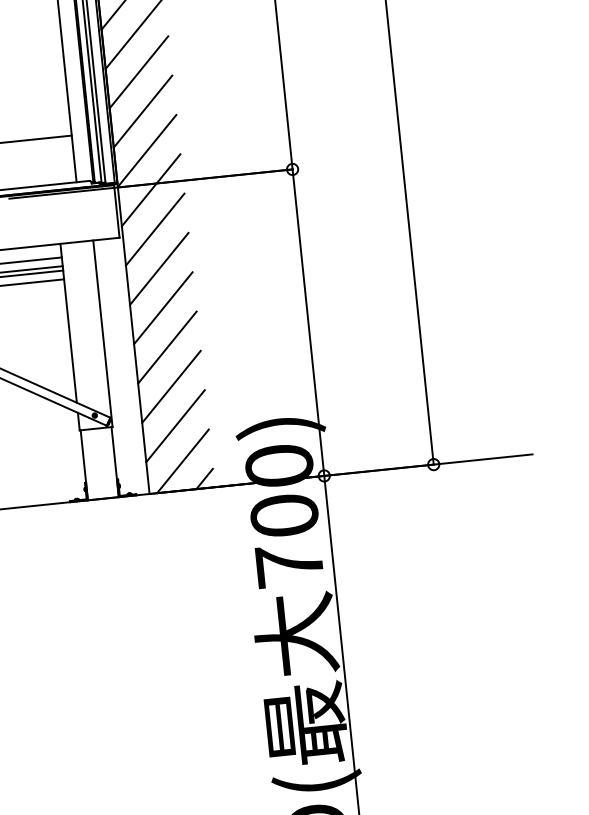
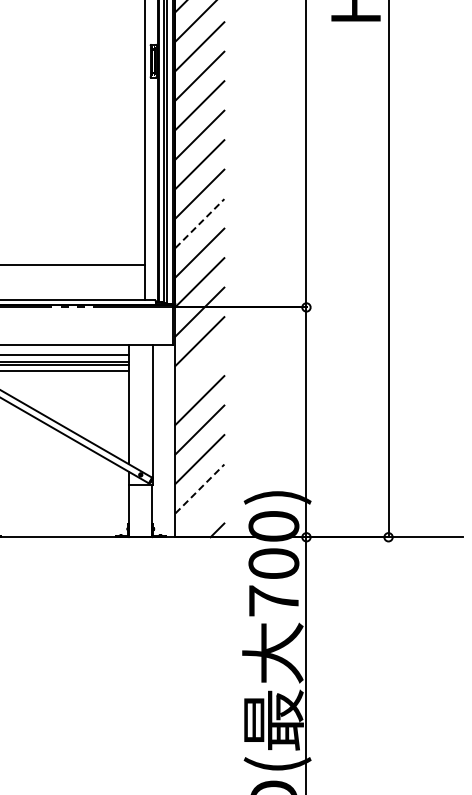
line: (138, 72) -> (199, 223), solid -> dashed
line: (158, 268) -> (199, 370), removed
line: (174, 425) -> (199, 488), solid -> dashed
line: (182, 461) -> (202, 515), removed

